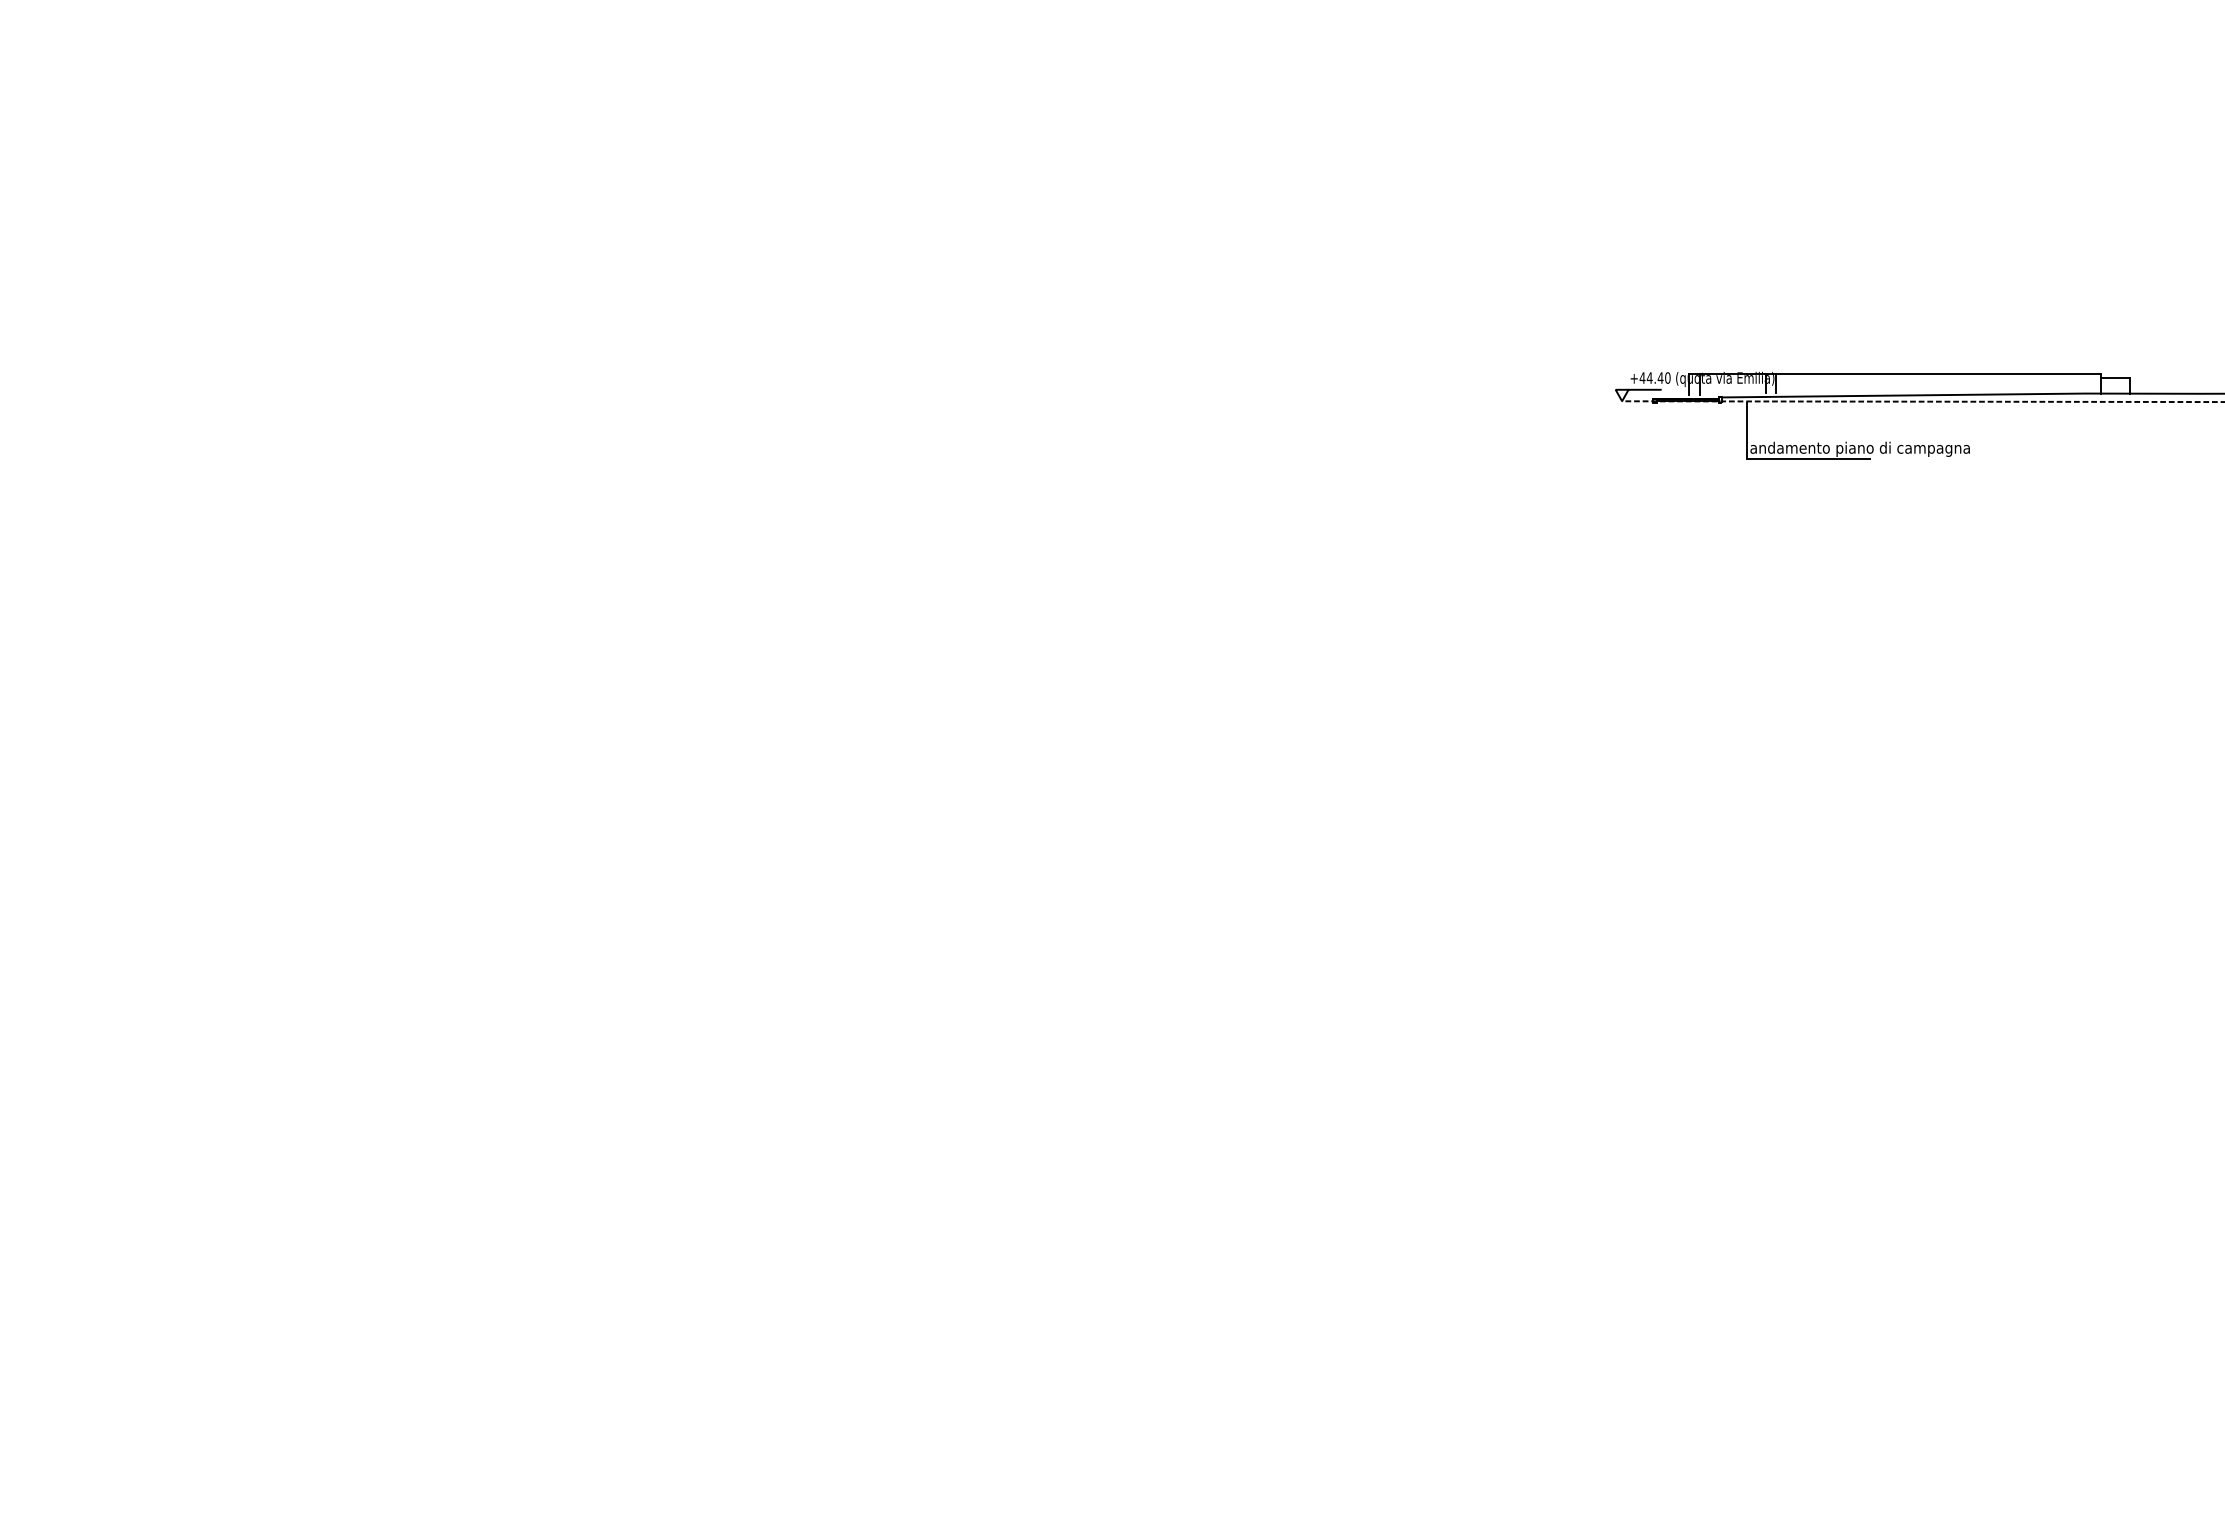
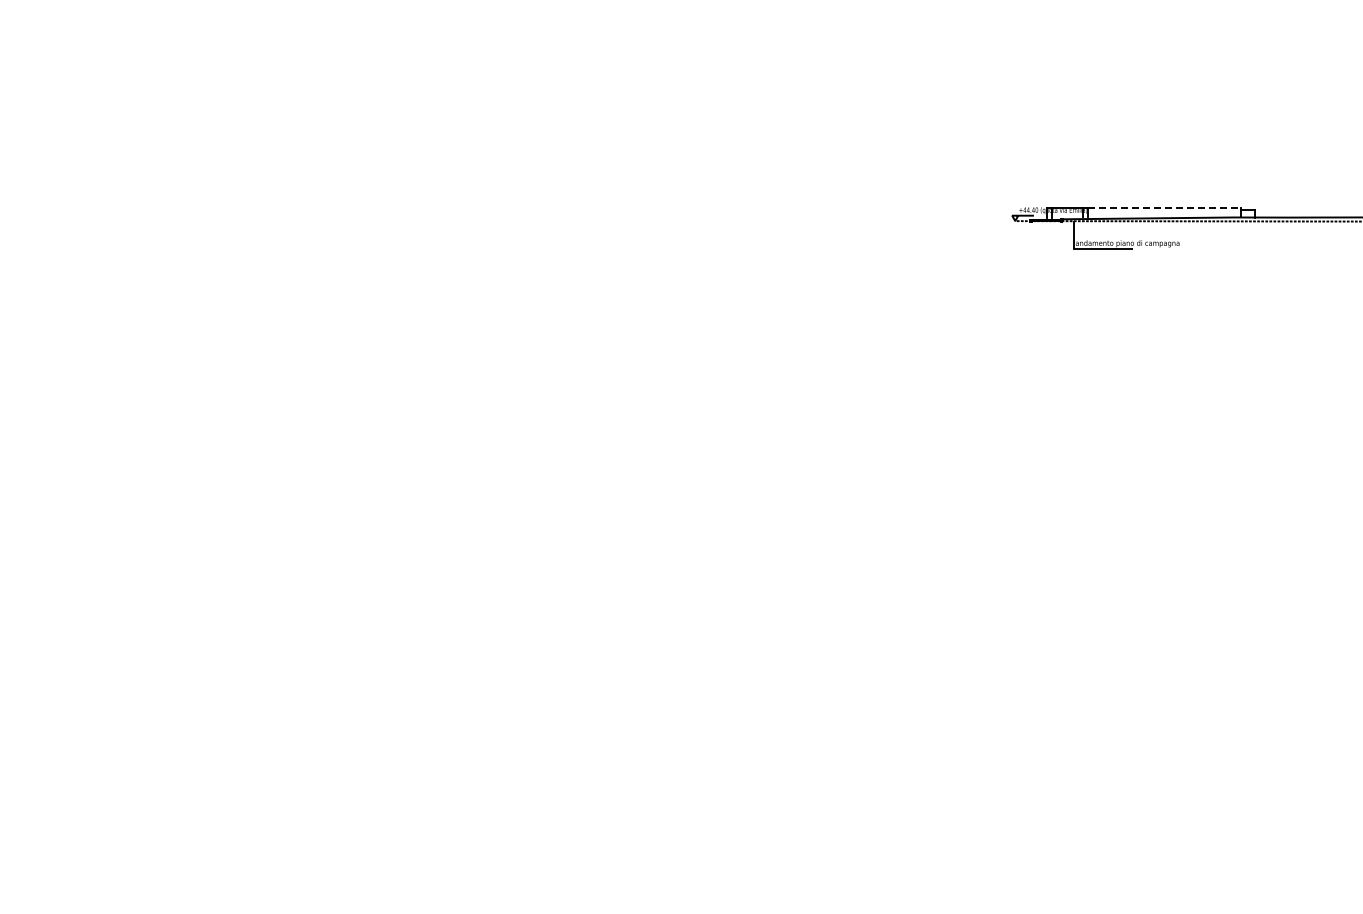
line: (1938, 374) -> (1164, 208), solid -> dashed

